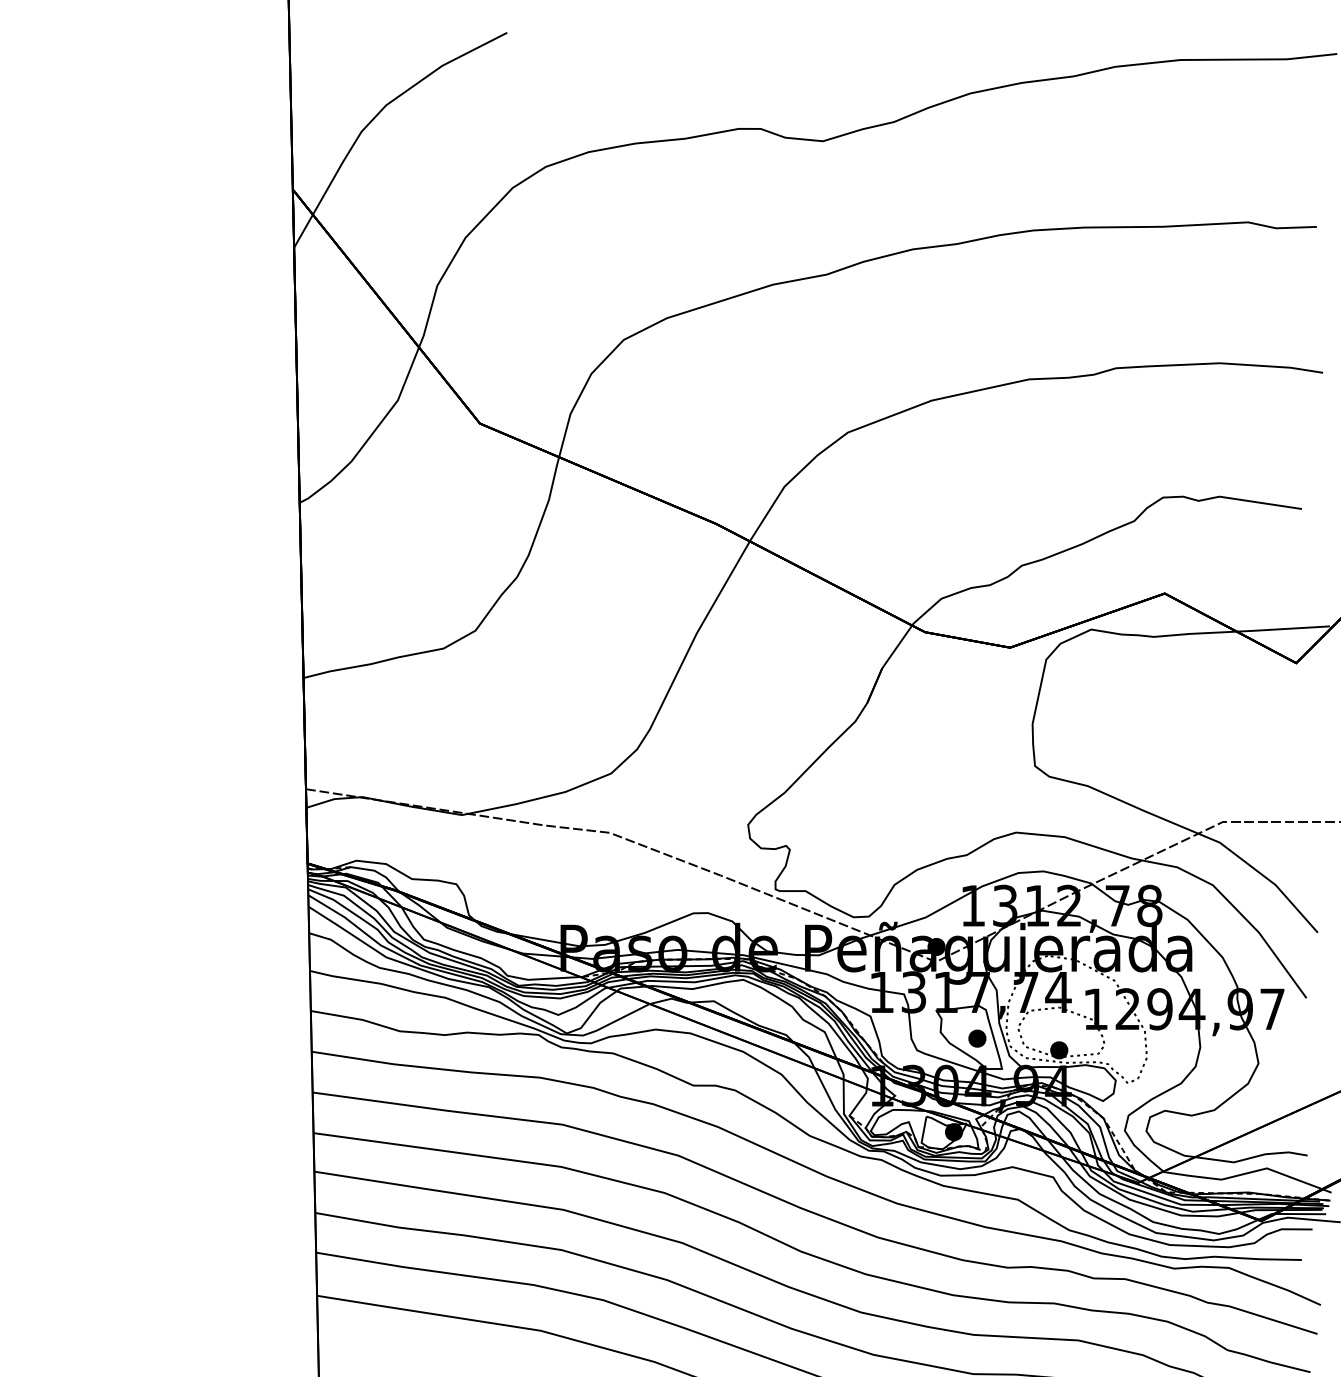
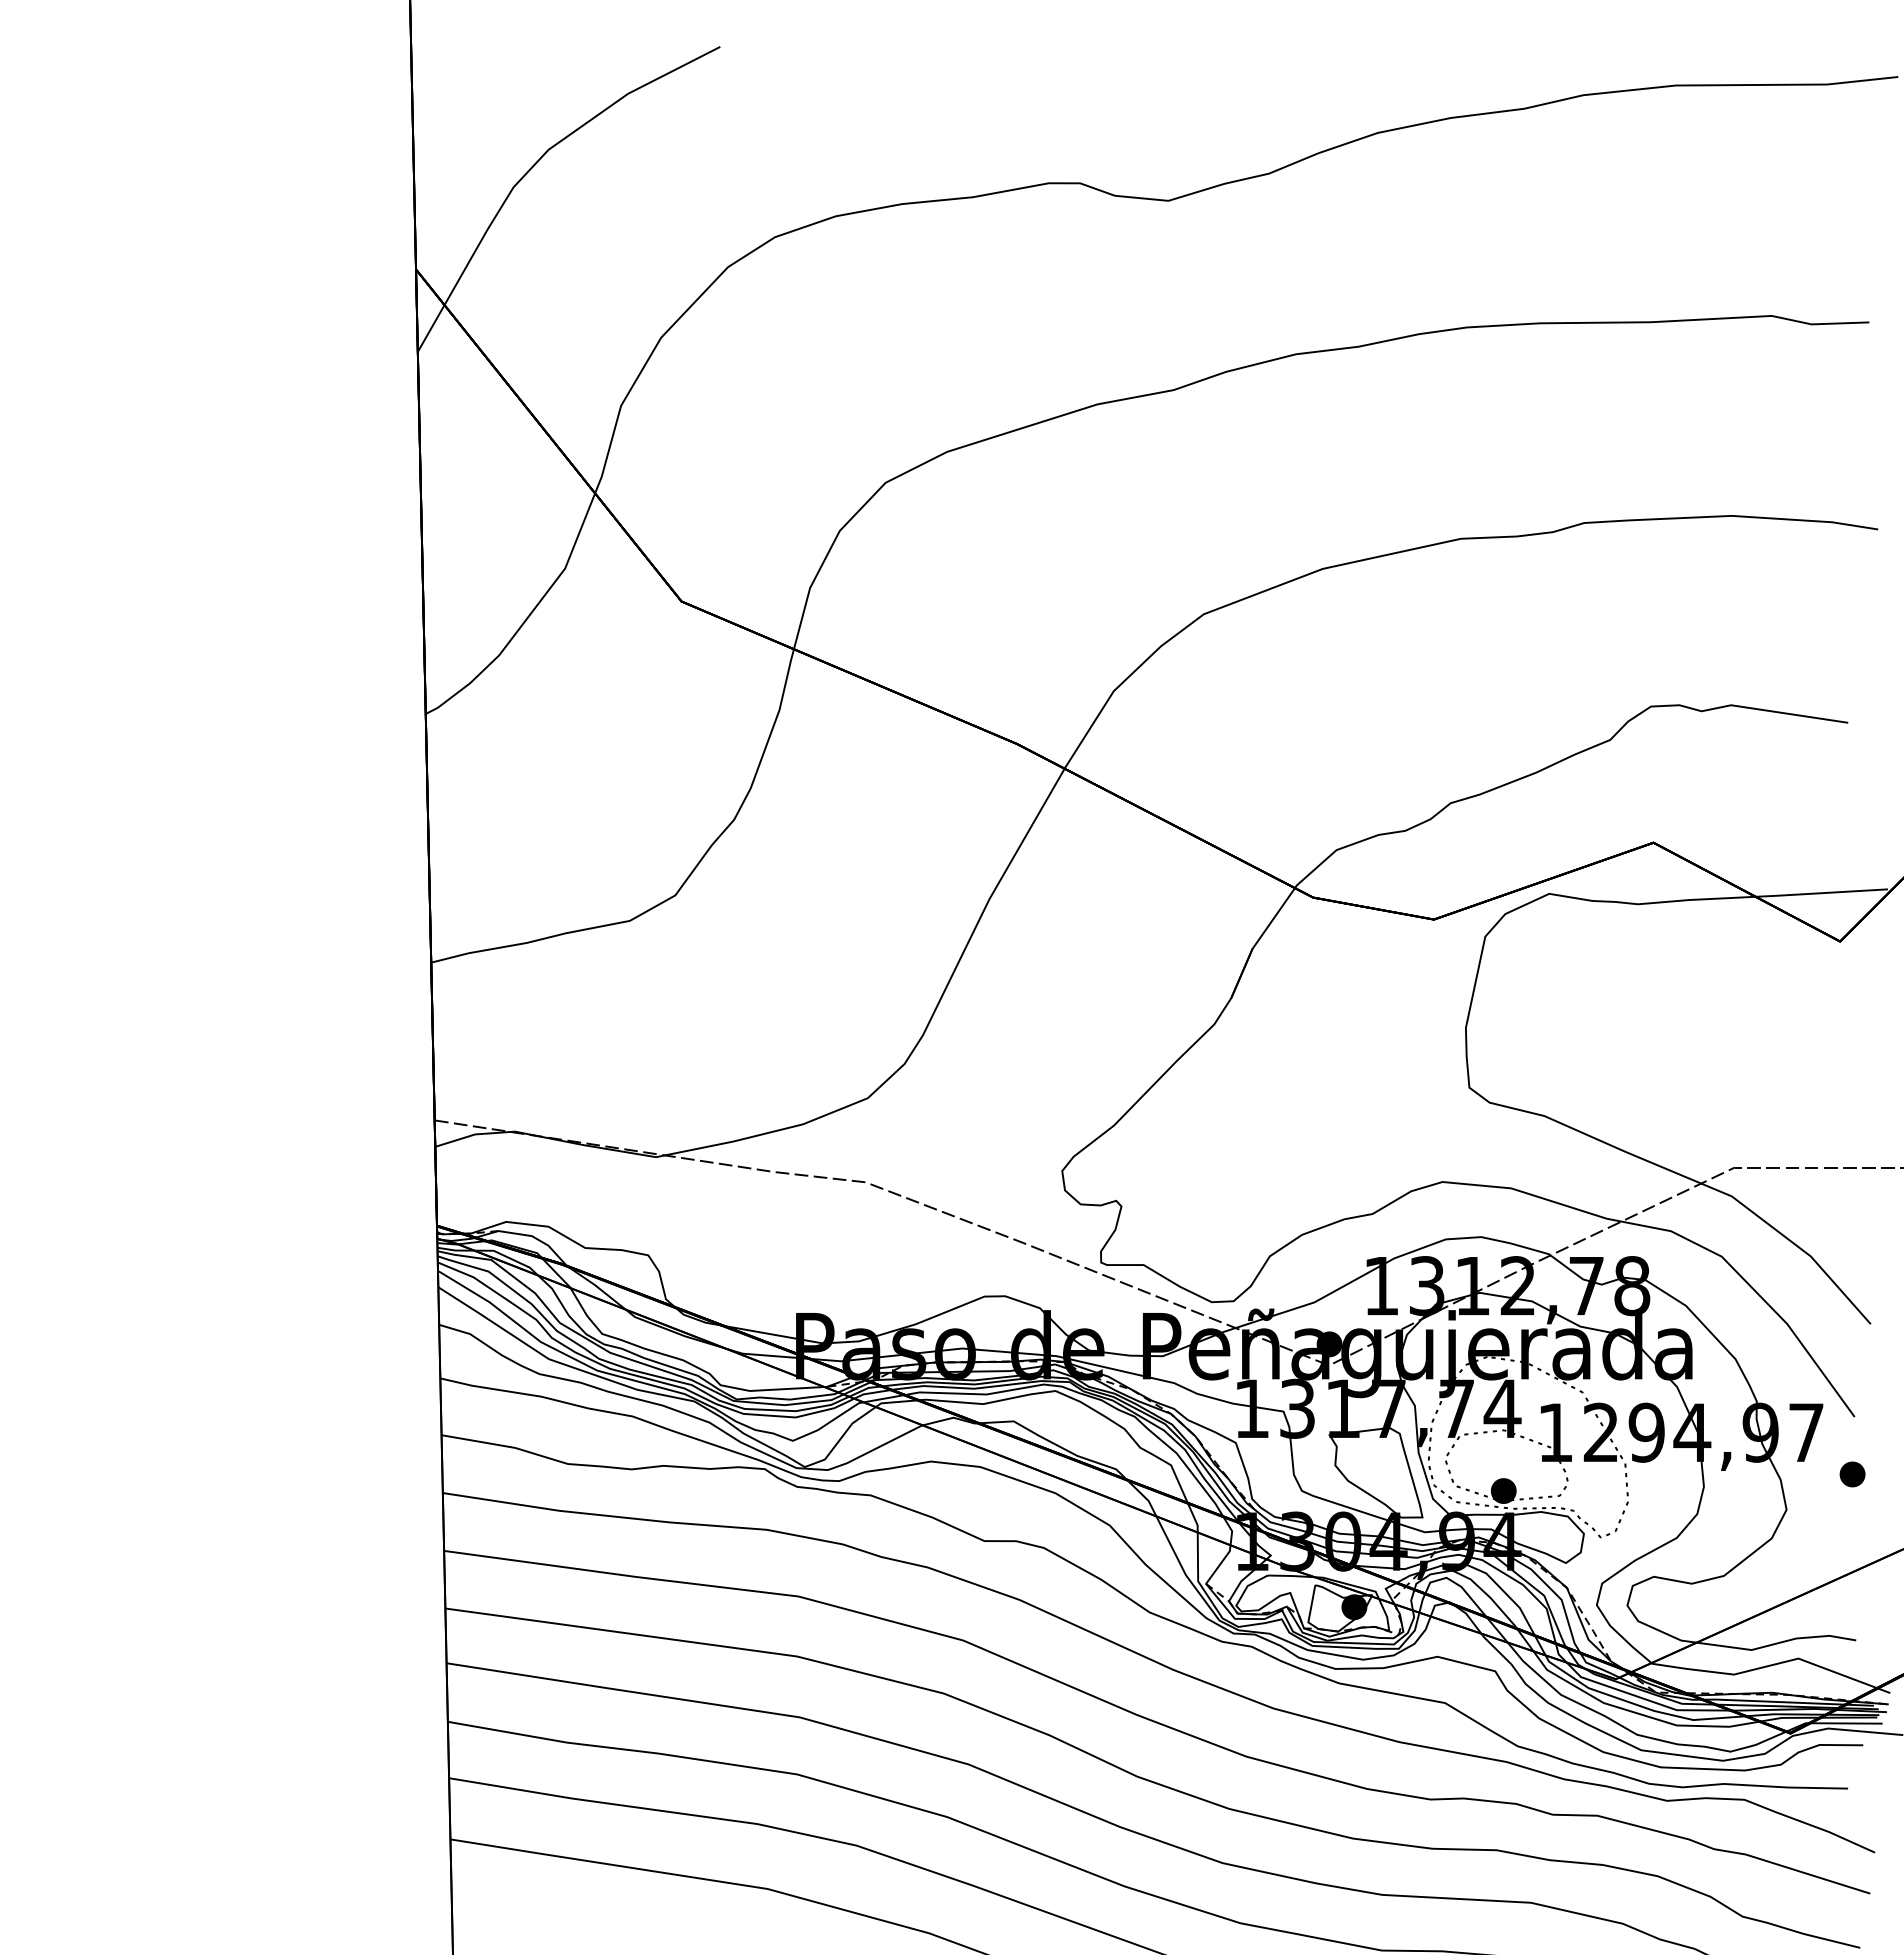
part: (977, 1038) -> (1852, 1474), moved

